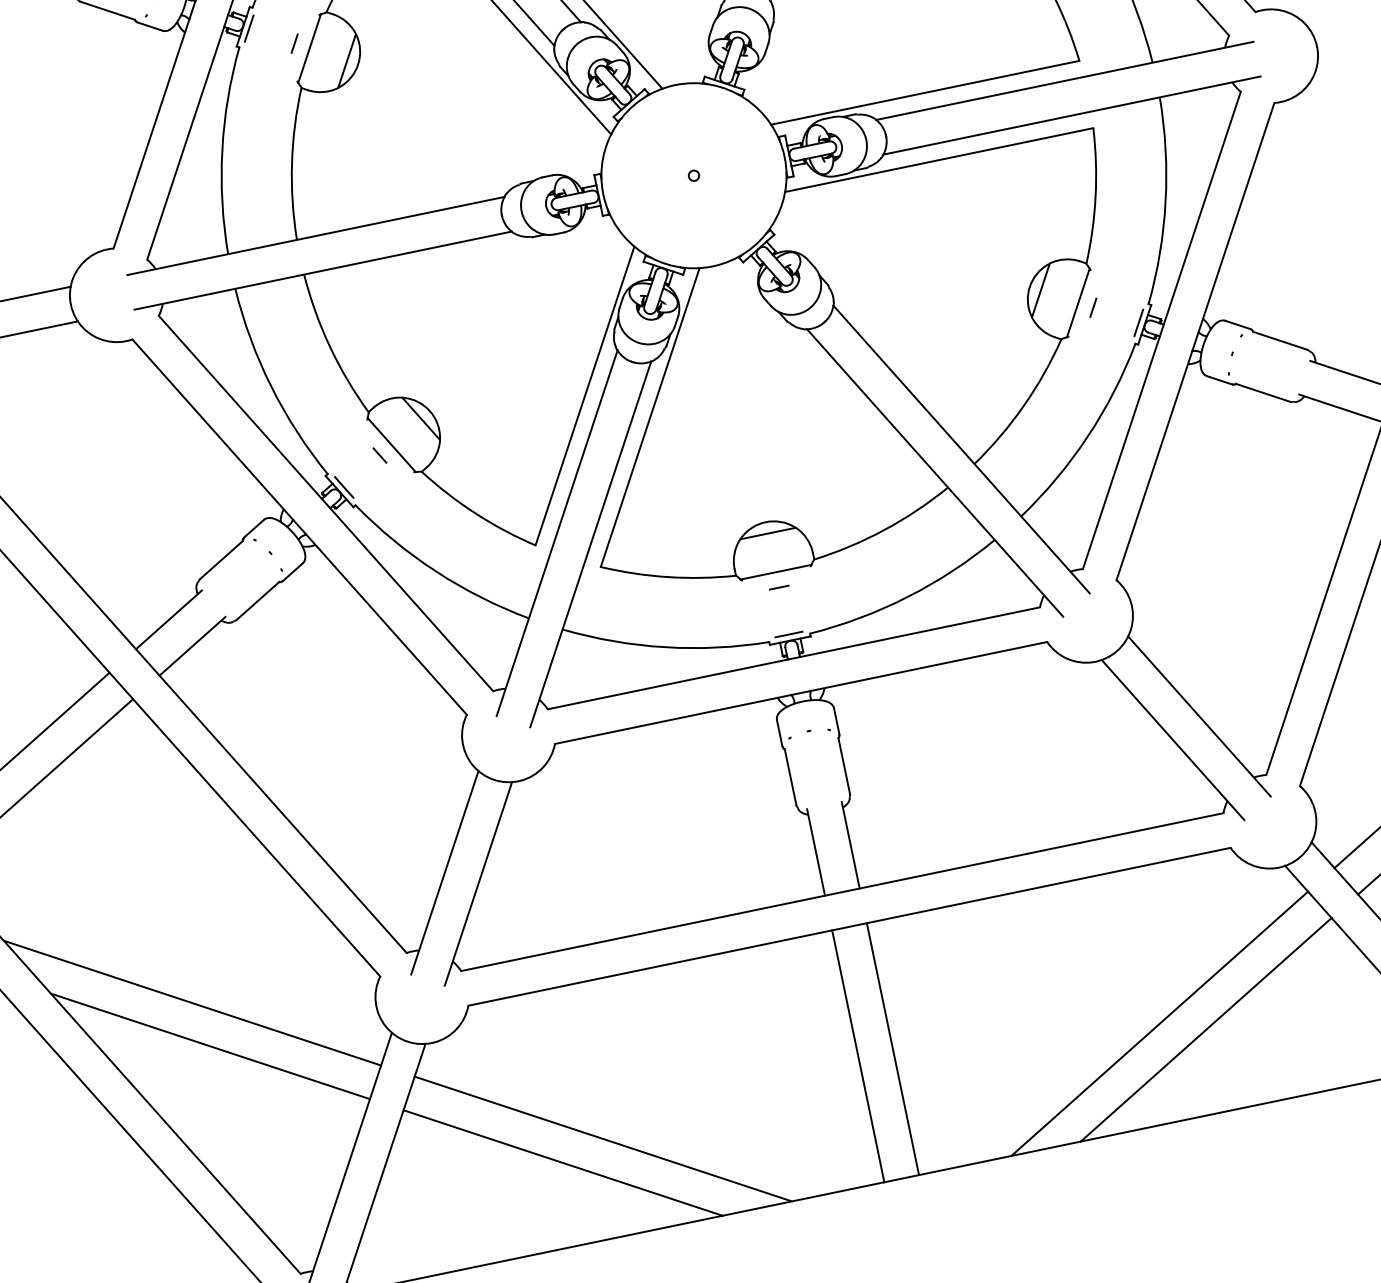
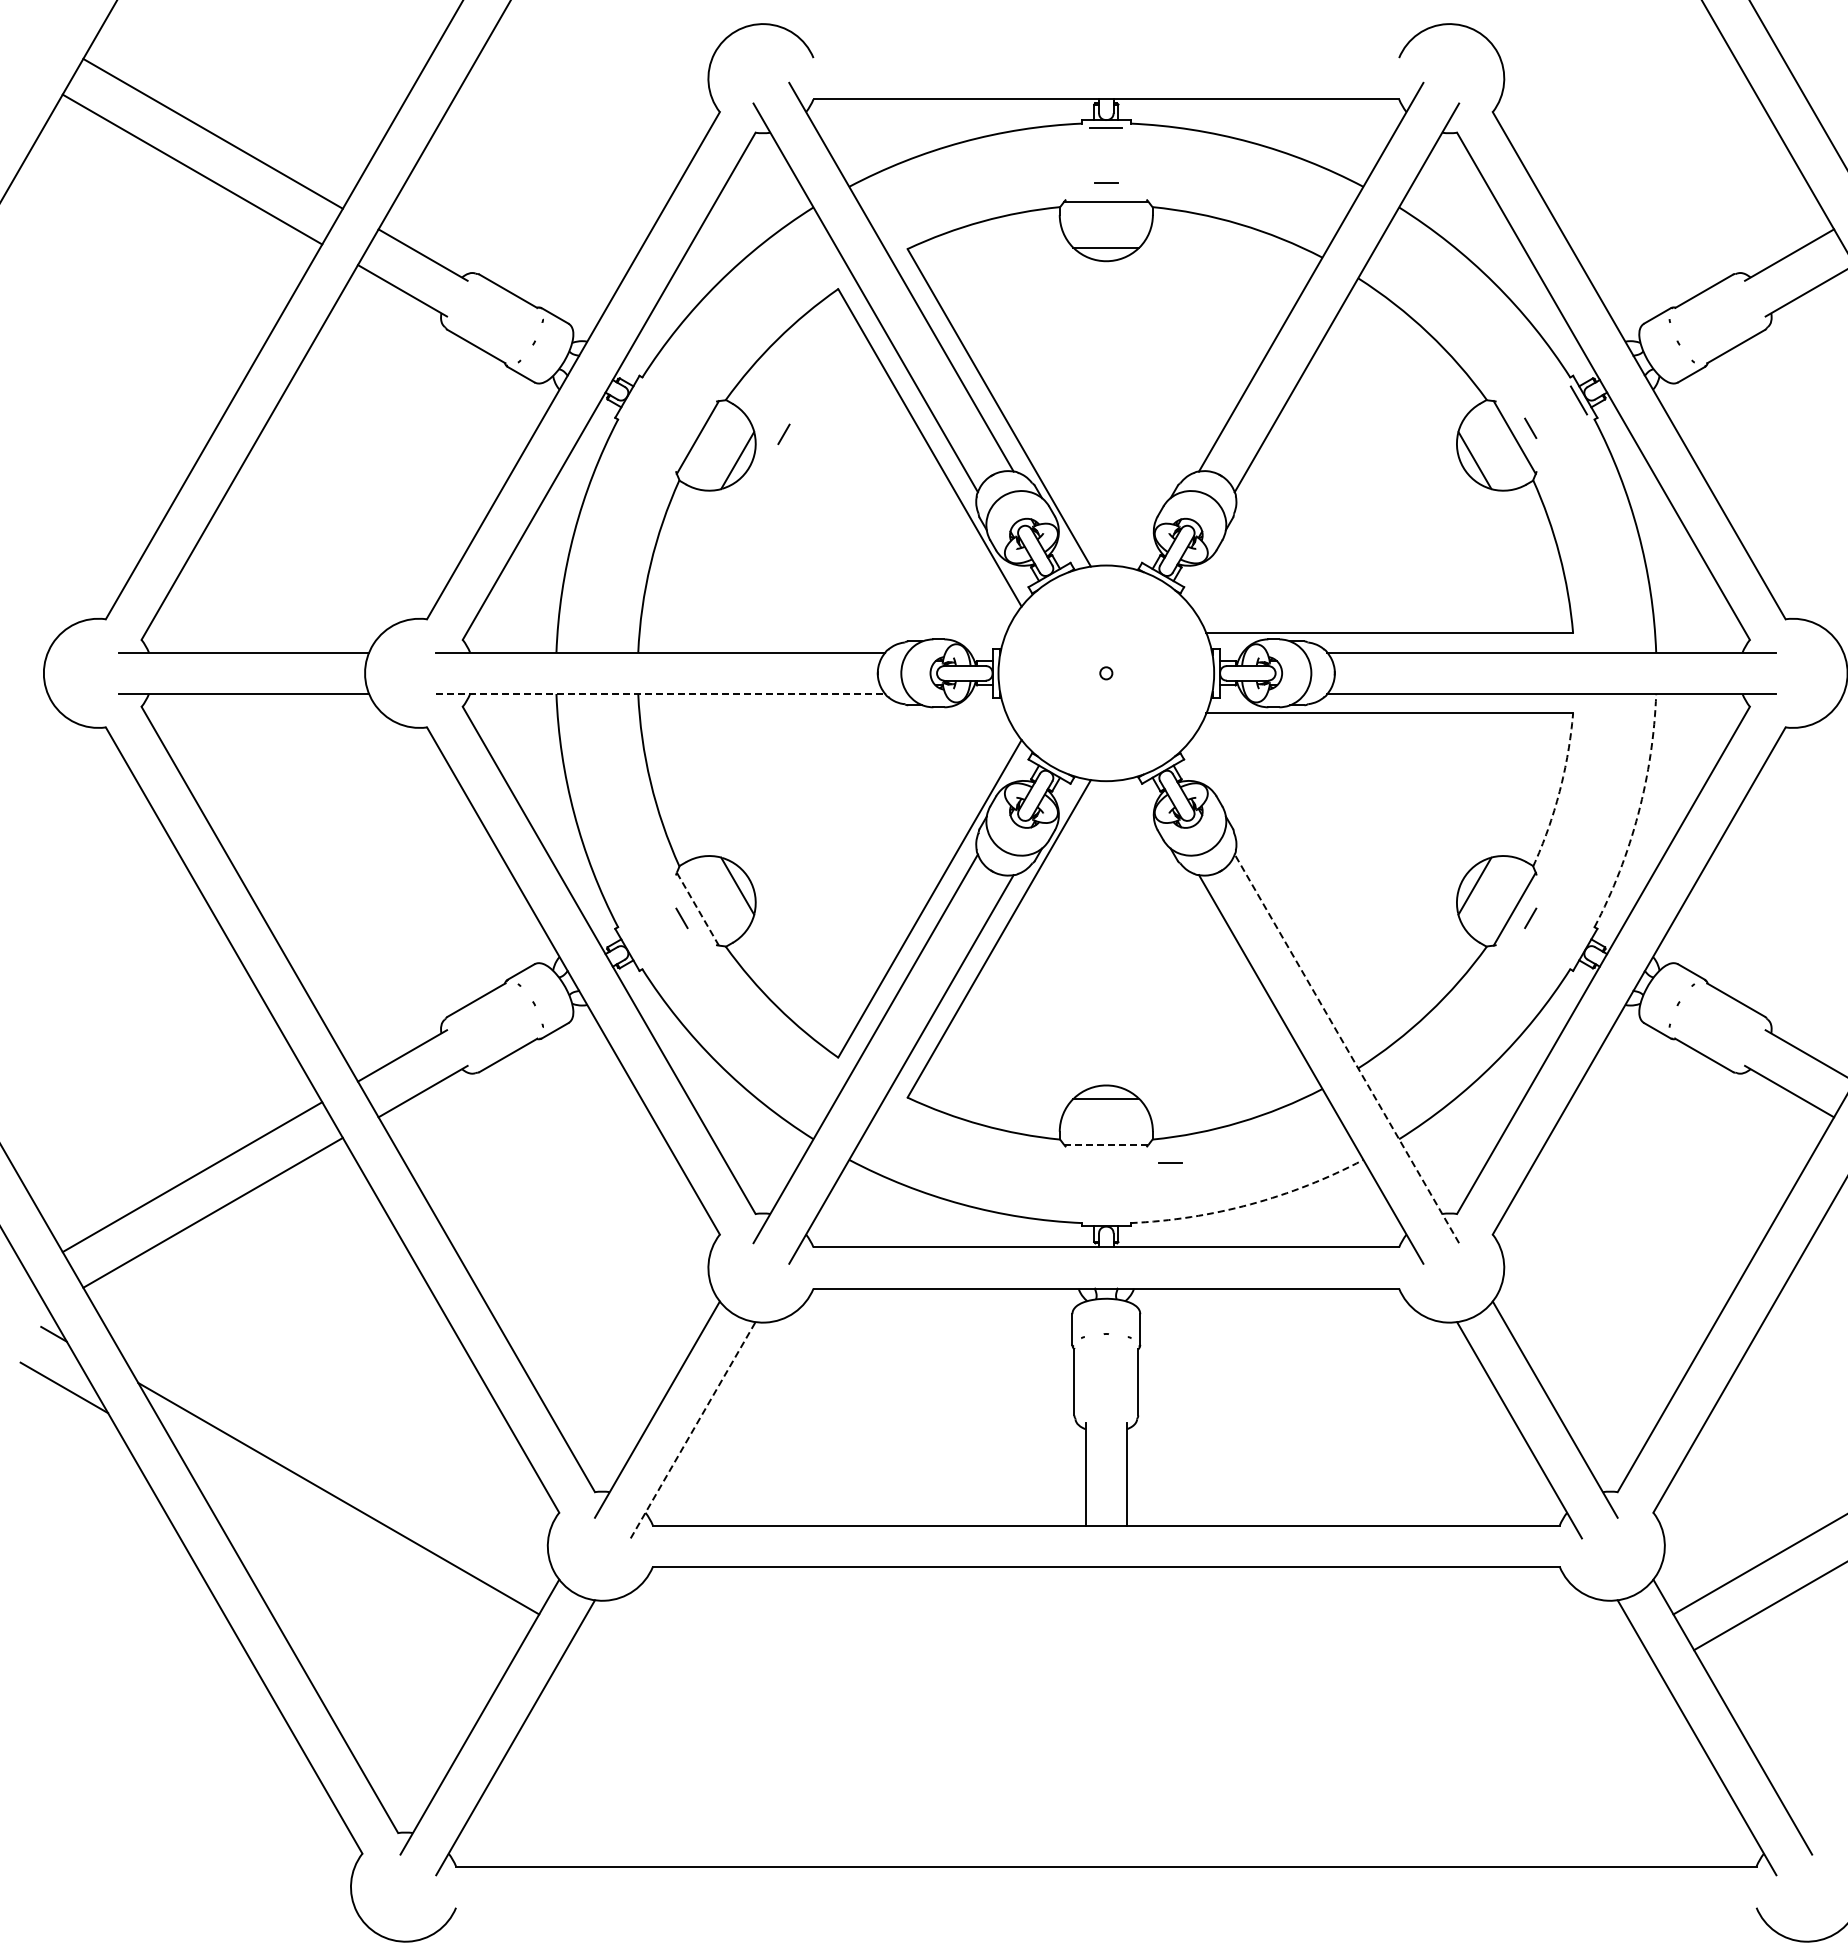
line: (249, 28) -> (633, 400), removed
line: (294, 43) -> (783, 434), moved
arc: (1095, 196) -> (1559, 791), solid -> dashed
arc: (1165, 201) -> (1638, 814), solid -> dashed
line: (323, 270) -> (661, 693), solid -> dashed
line: (1138, 323) -> (1578, 946), removed
line: (391, 444) -> (697, 908), solid -> dashed
line: (961, 449) -> (1346, 1048), solid -> dashed
line: (344, 487) -> (633, 946), removed
line: (775, 572) -> (1105, 1145), solid -> dashed
line: (779, 586) -> (1170, 1162), moved
arc: (907, 597) -> (1250, 1204), solid -> dashed
line: (789, 634) -> (1106, 1219), removed
line: (478, 884) -> (693, 1430), solid -> dashed
line: (1159, 1023) -> (1436, 1750), removed
line: (1205, 1029) -> (1488, 1768), removed
line: (210, 1046) -> (348, 1552), removed
line: (892, 1049) -> (1126, 1716), removed
line: (858, 1056) -> (1085, 1716), removed
line: (602, 1138) -> (774, 1750), removed
line: (562, 1162) -> (723, 1768), removed

